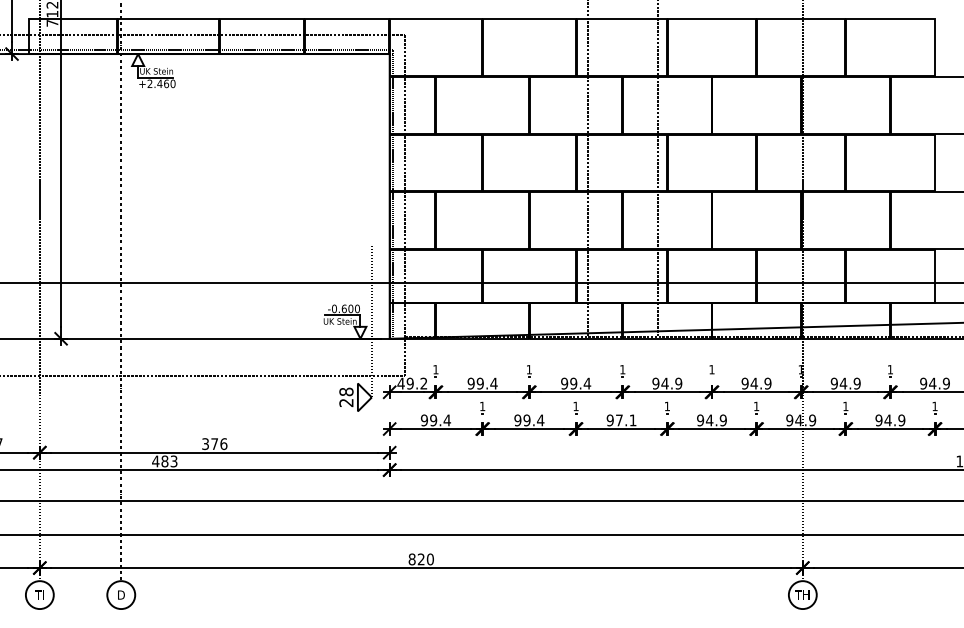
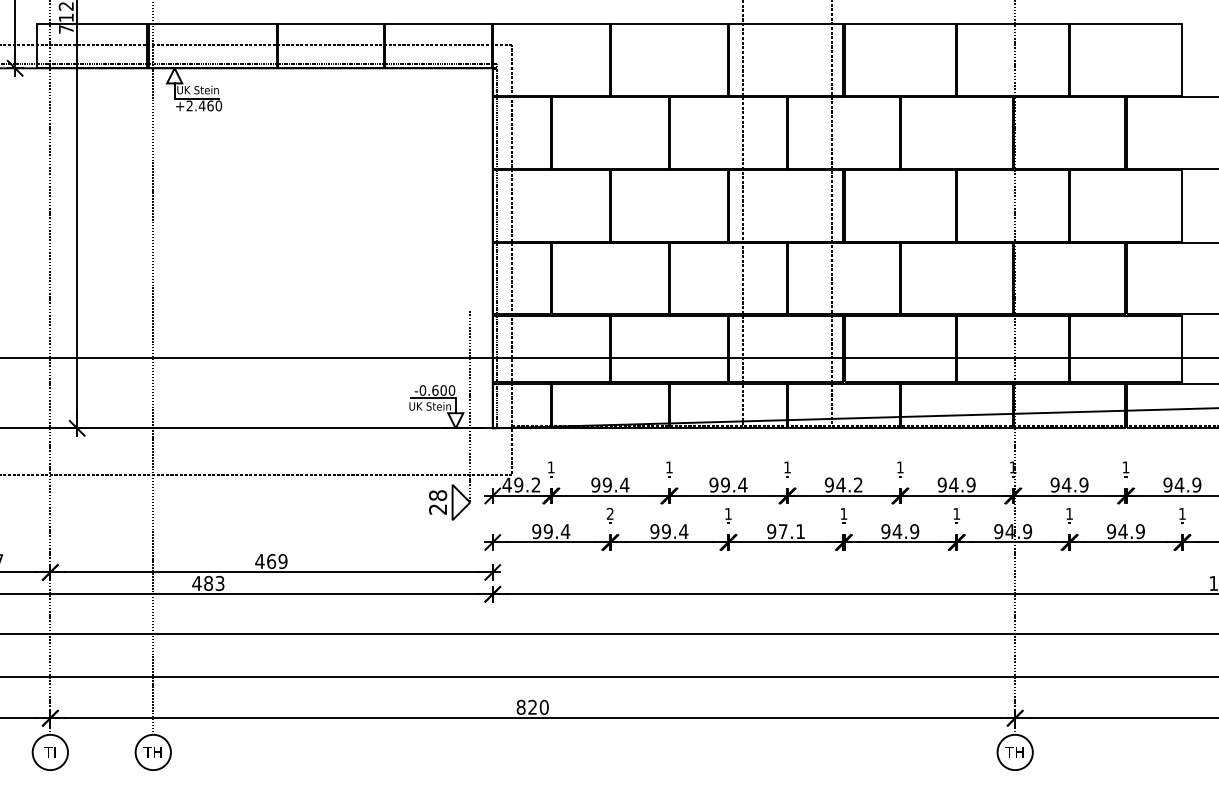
text: (678, 383) -> (857, 484), 94.9 -> 94.2
text: (481, 405) -> (608, 512), 1 -> 2
text: (214, 444) -> (271, 562), 376 -> 469
text: (120, 594) -> (152, 751), D -> TH

